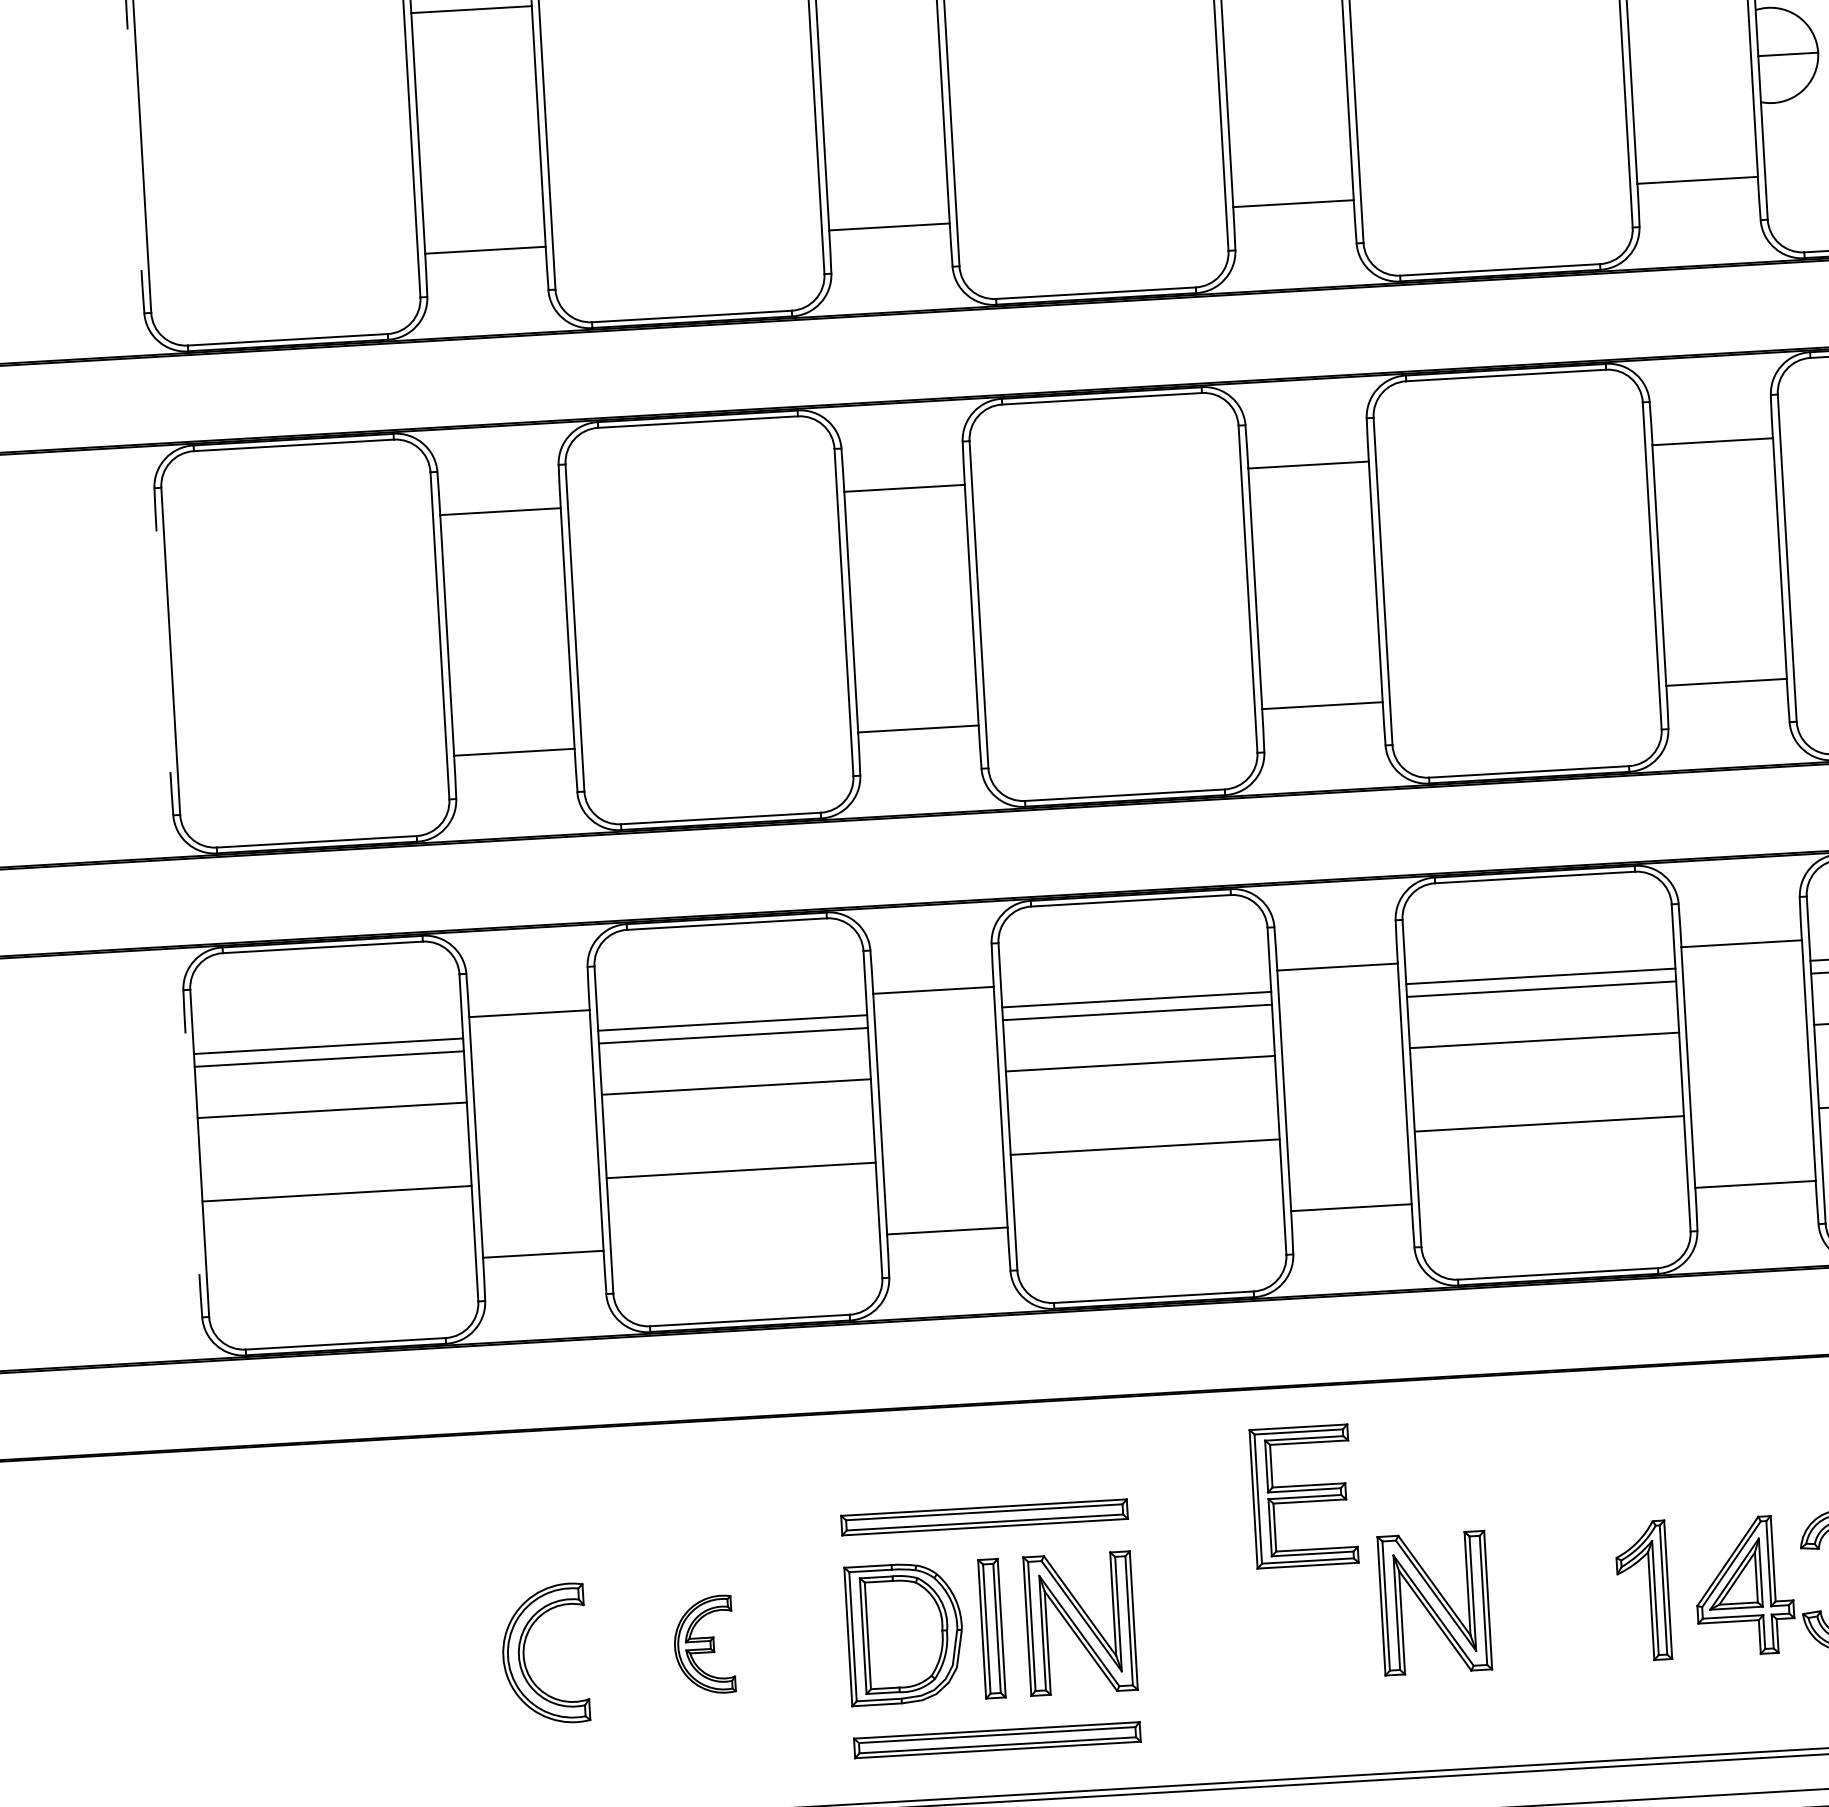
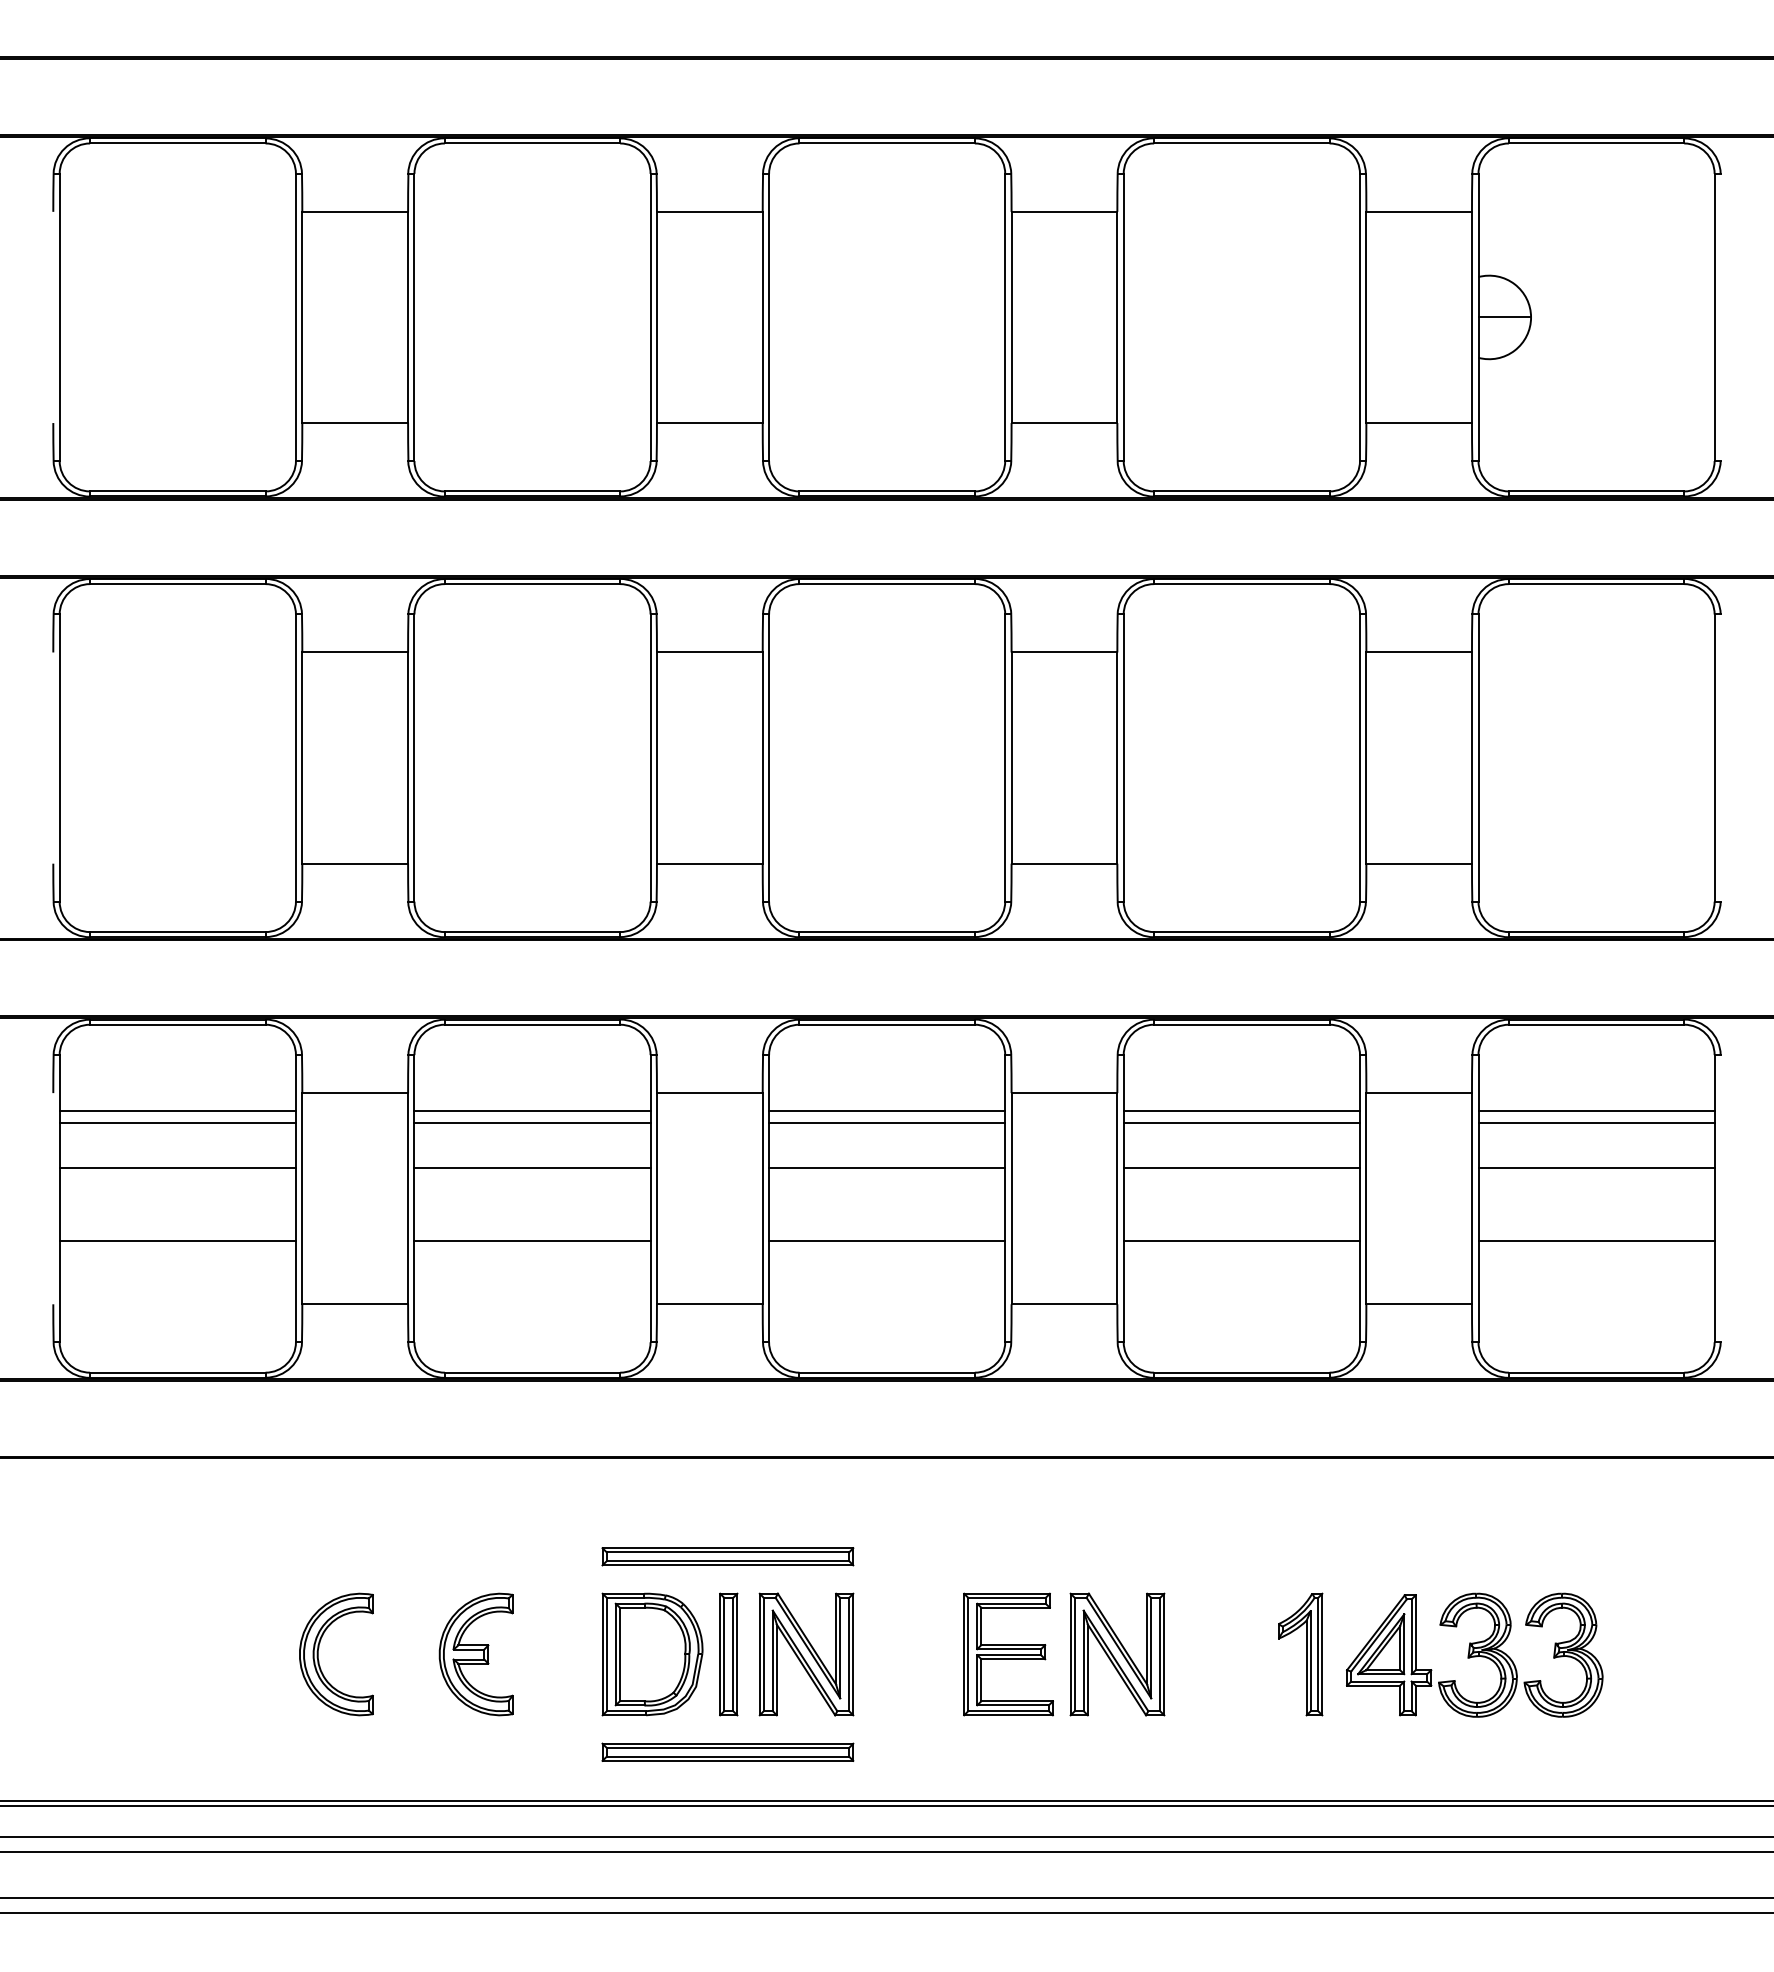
part: (1304, 1496) -> (1008, 1654), moved
part: (703, 1645) -> (475, 1654), size x1.43

